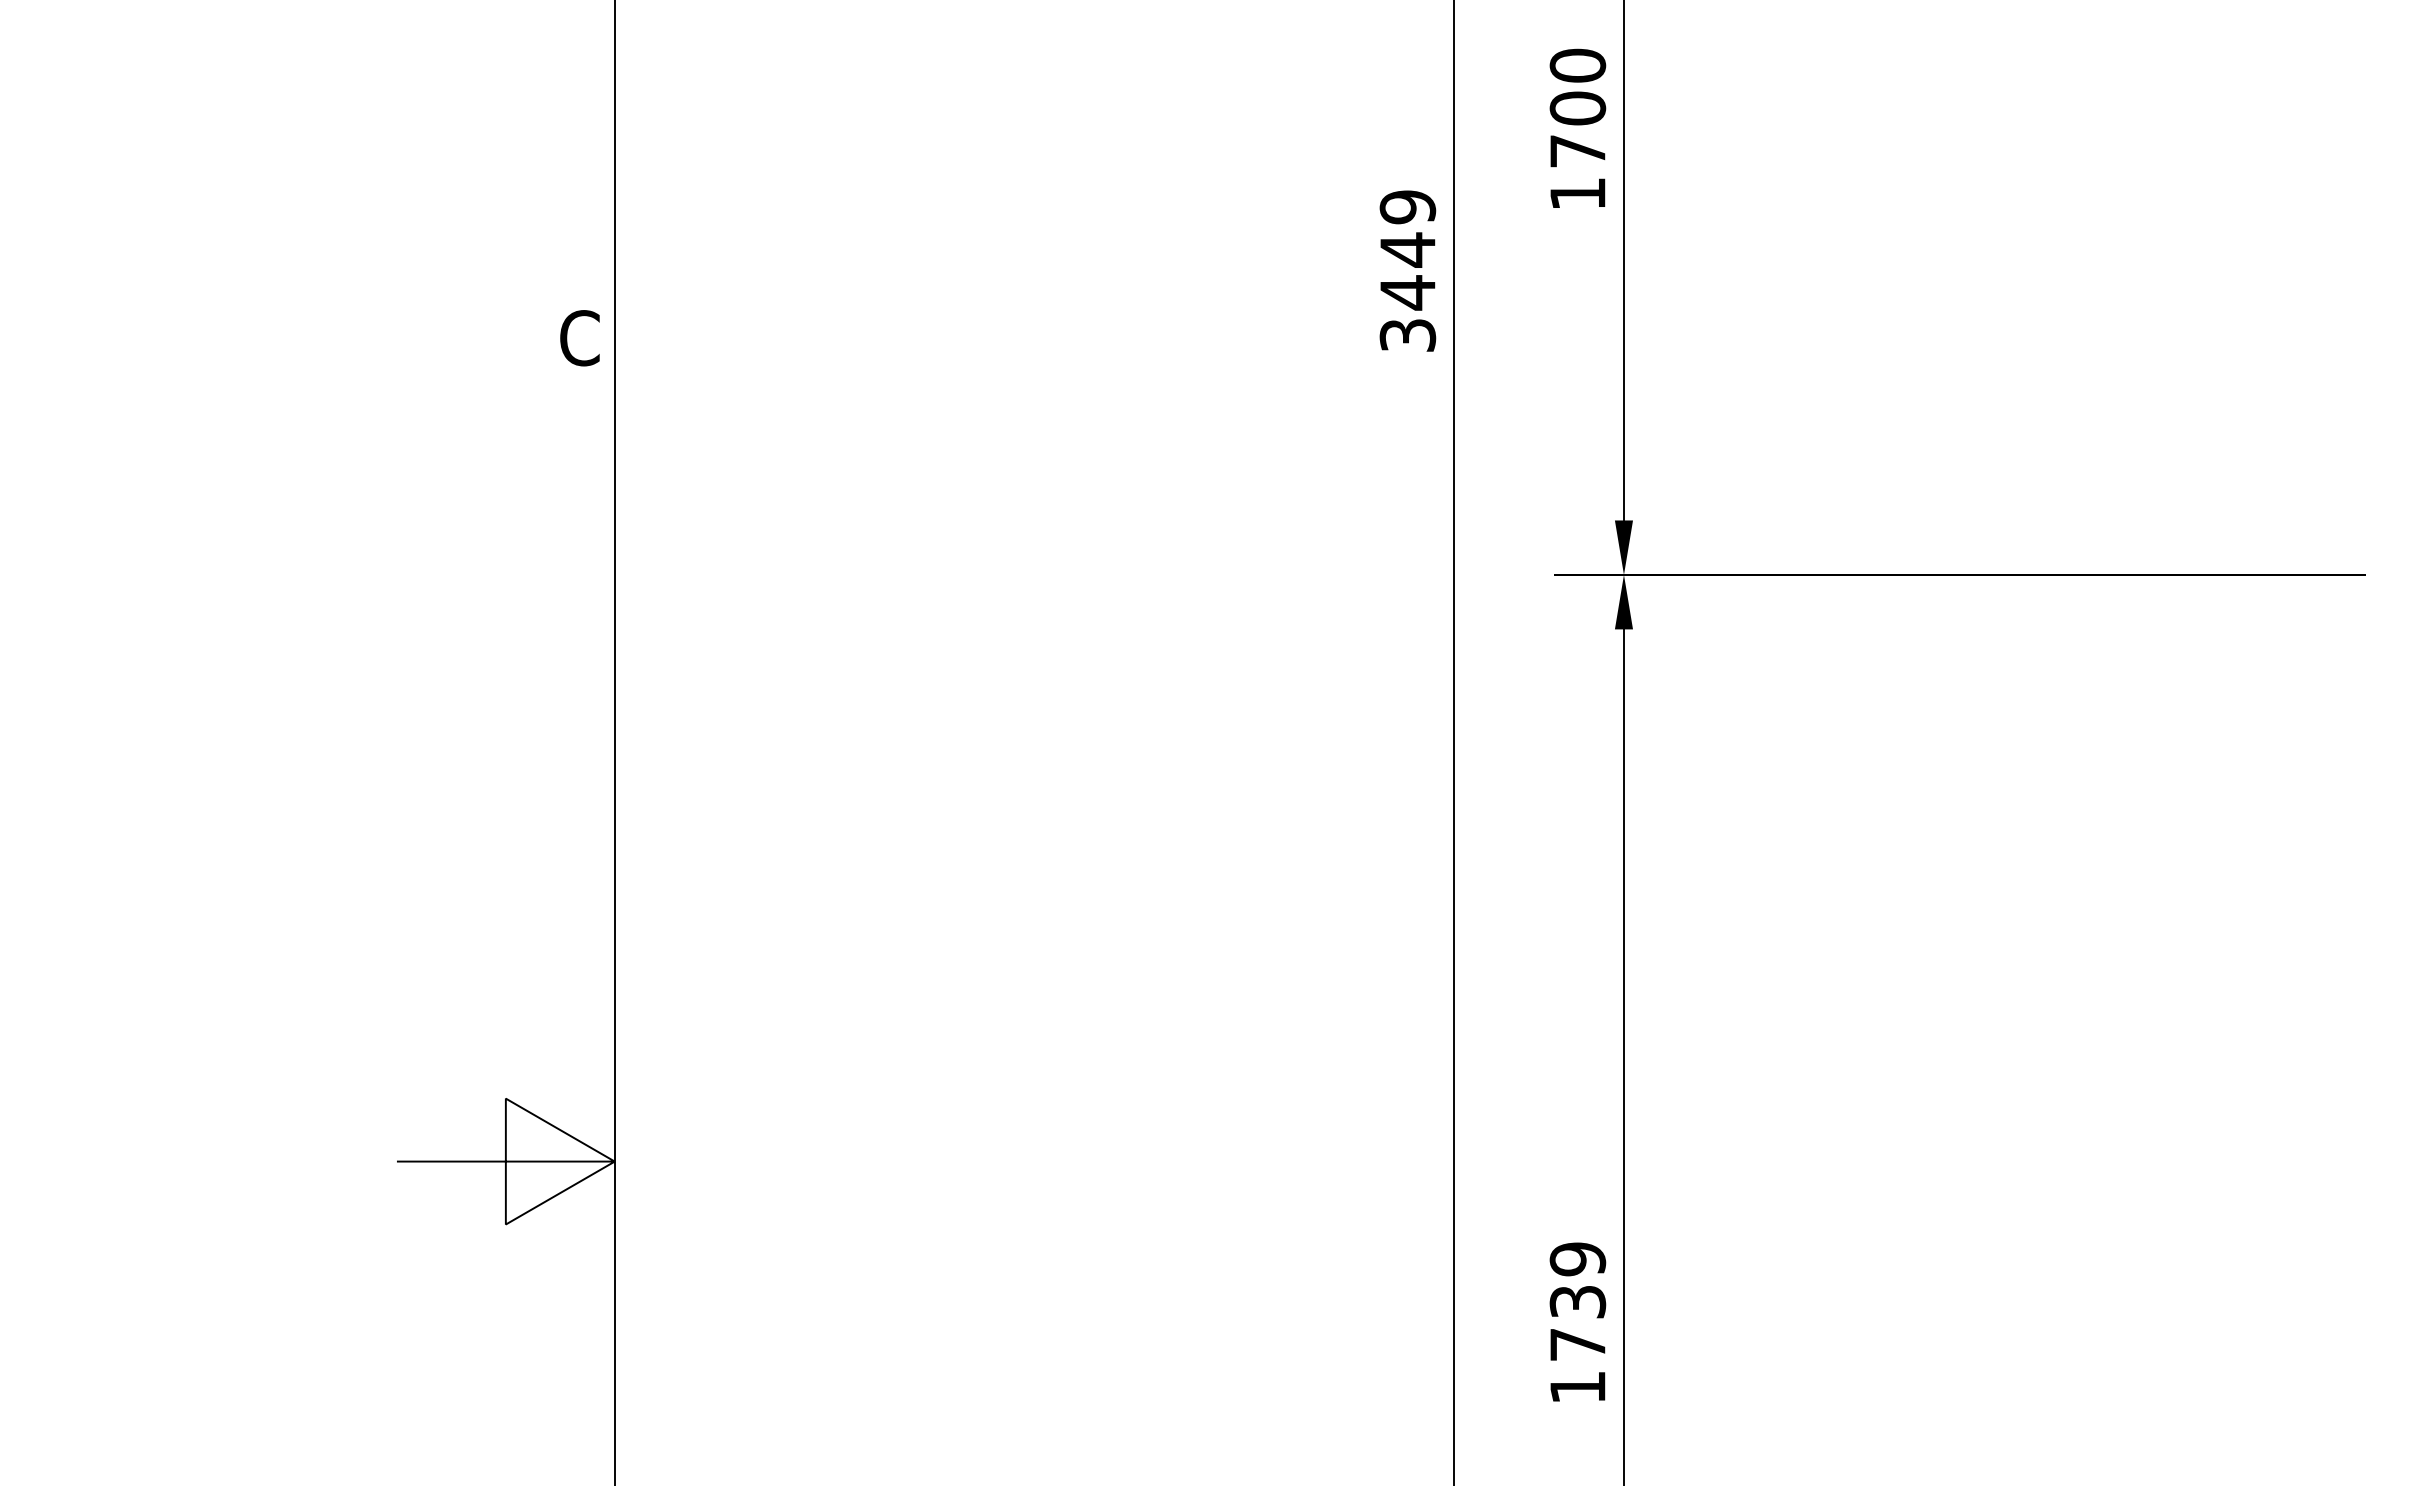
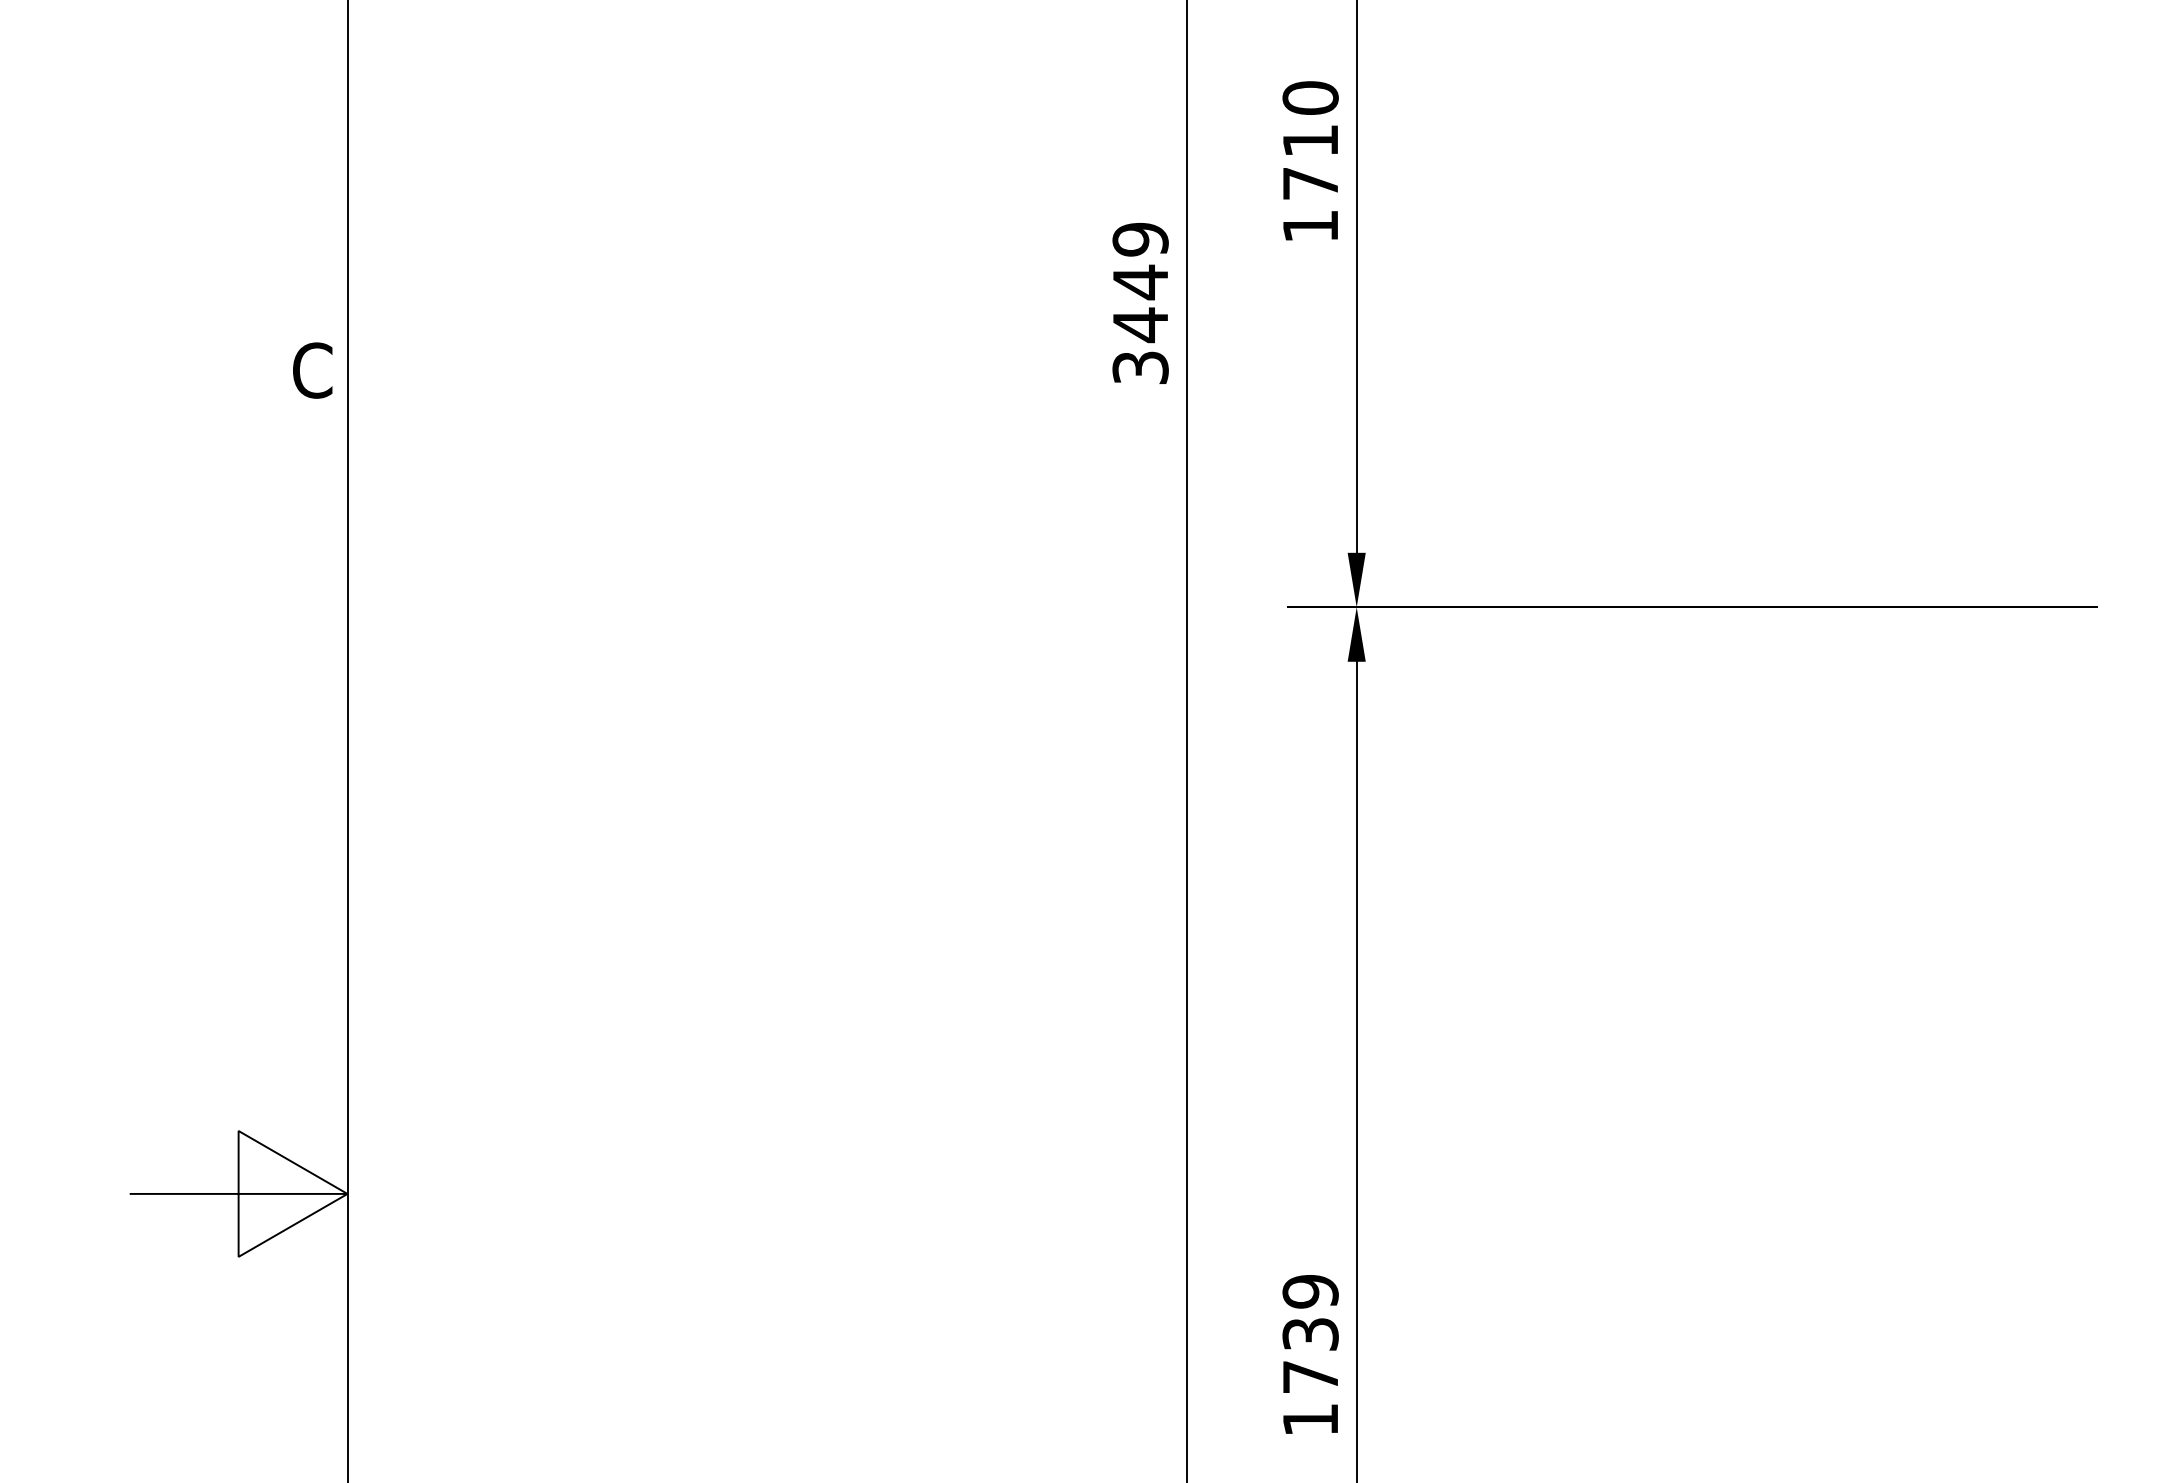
text: (1577, 108) -> (1310, 140), 1700 -> 1710

